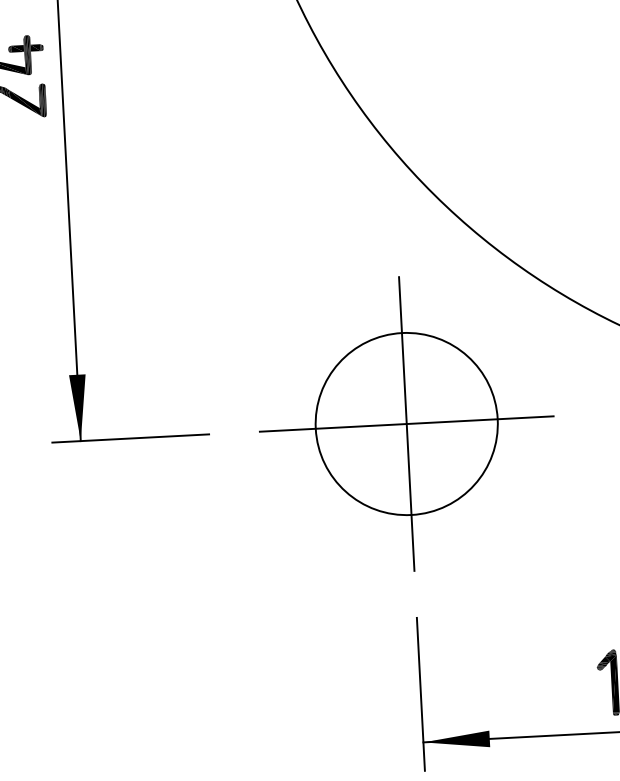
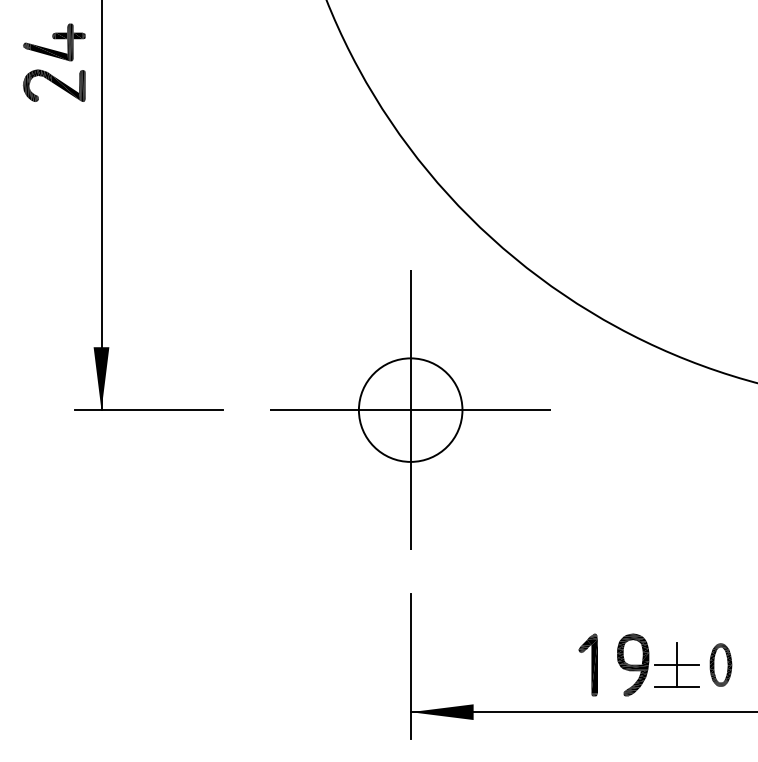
circle: (406, 423) -> (410, 409), size x0.6

